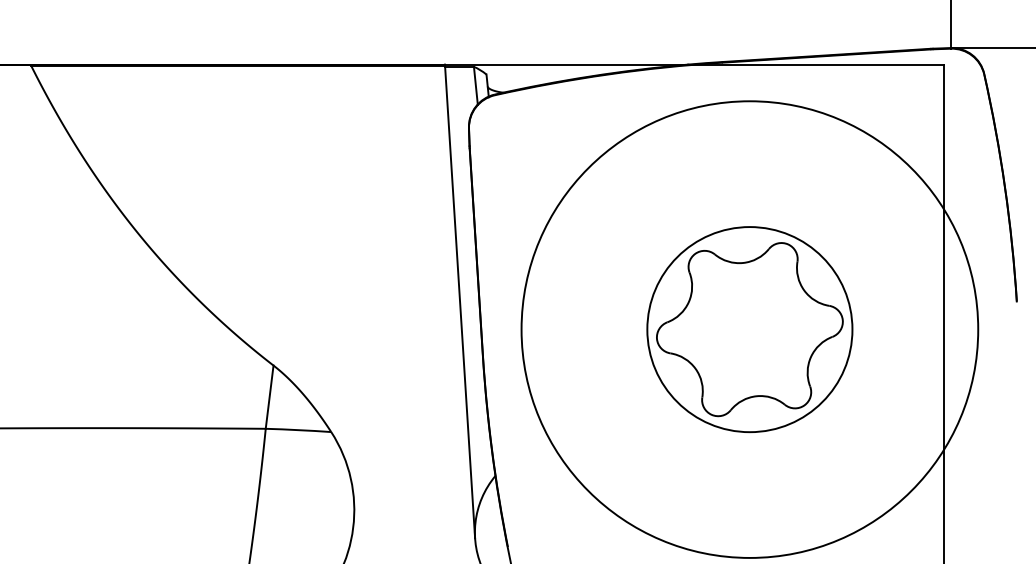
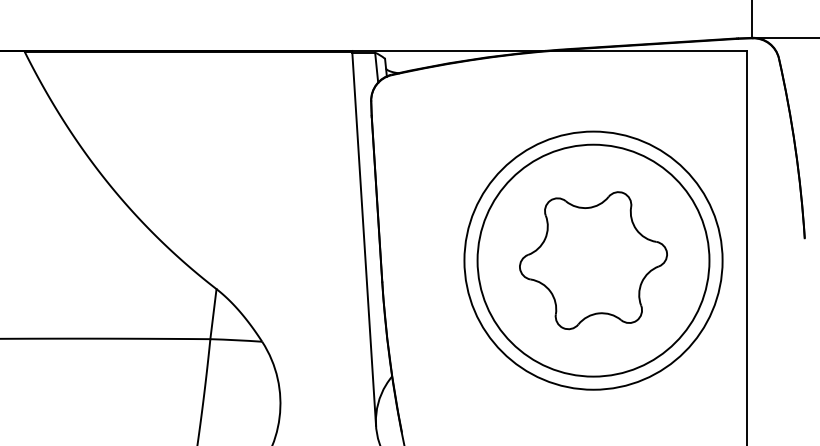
circle: (749, 329) -> (593, 260), size x0.71
circle: (749, 329) -> (593, 260), size x1.43

